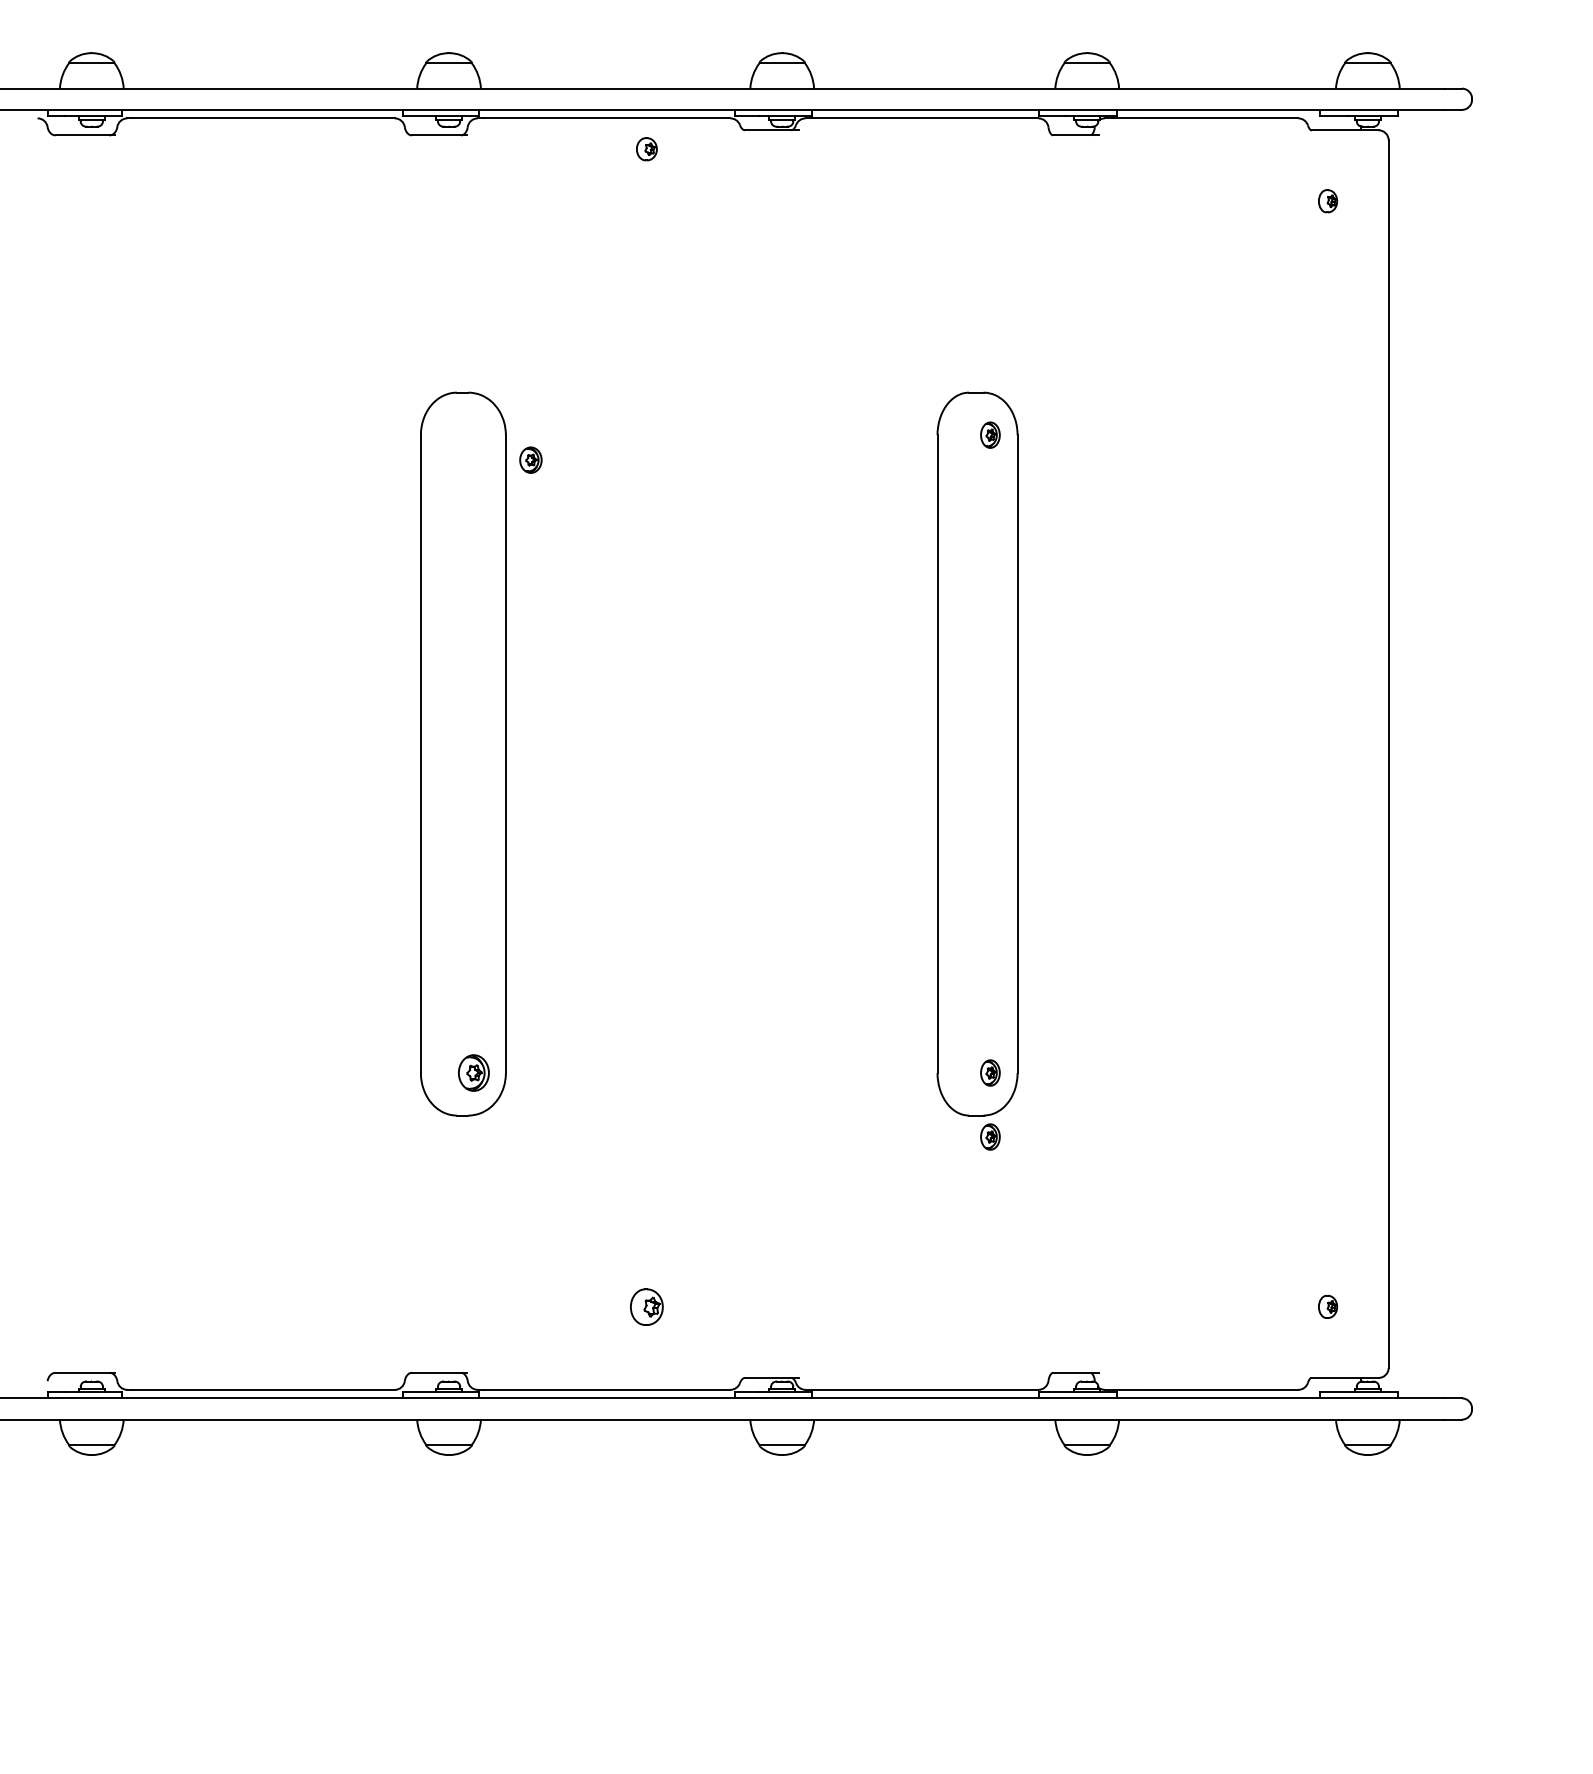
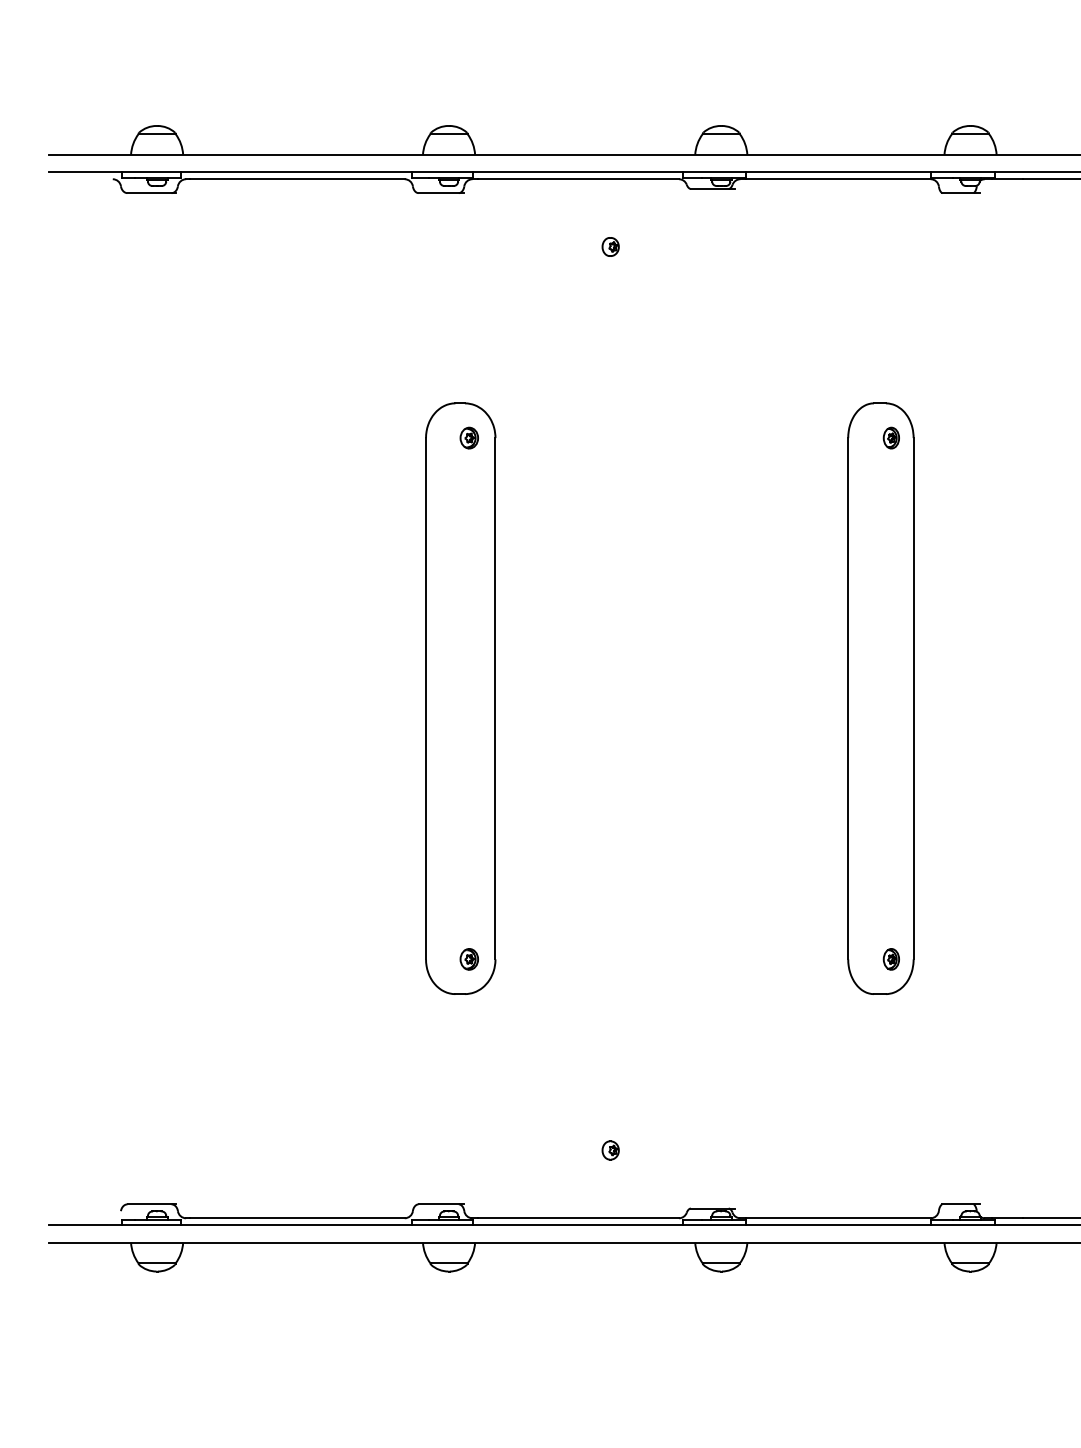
part: (646, 149) -> (610, 247), moved
part: (530, 459) -> (469, 437), moved
part: (473, 1072) -> (469, 958), size x0.71
part: (990, 1136) -> (891, 1011), removed
part: (646, 1306) -> (610, 1150), size x0.62

